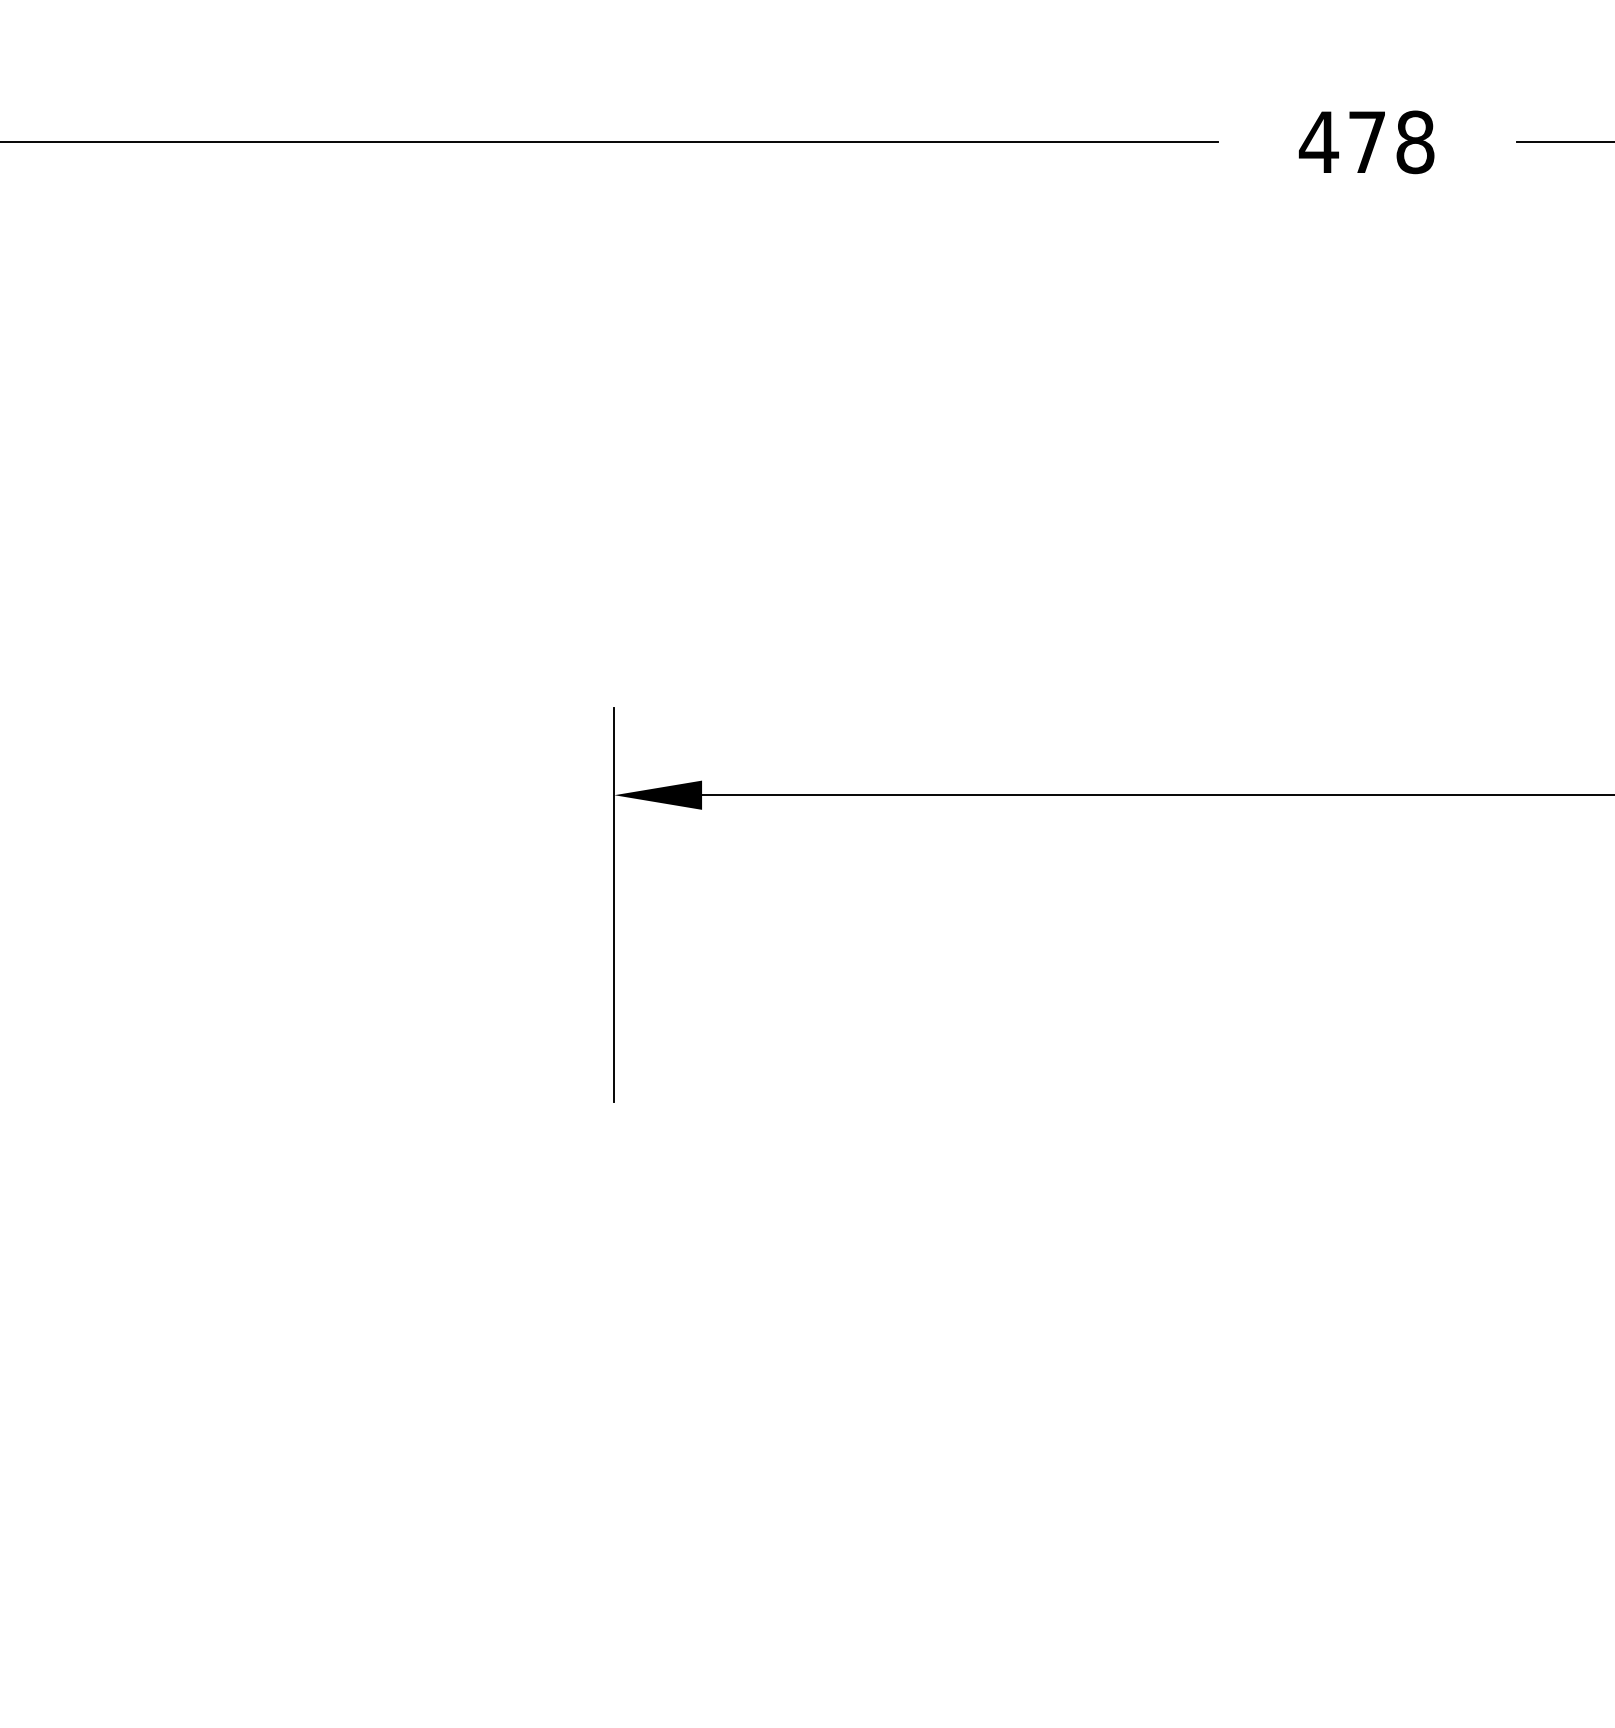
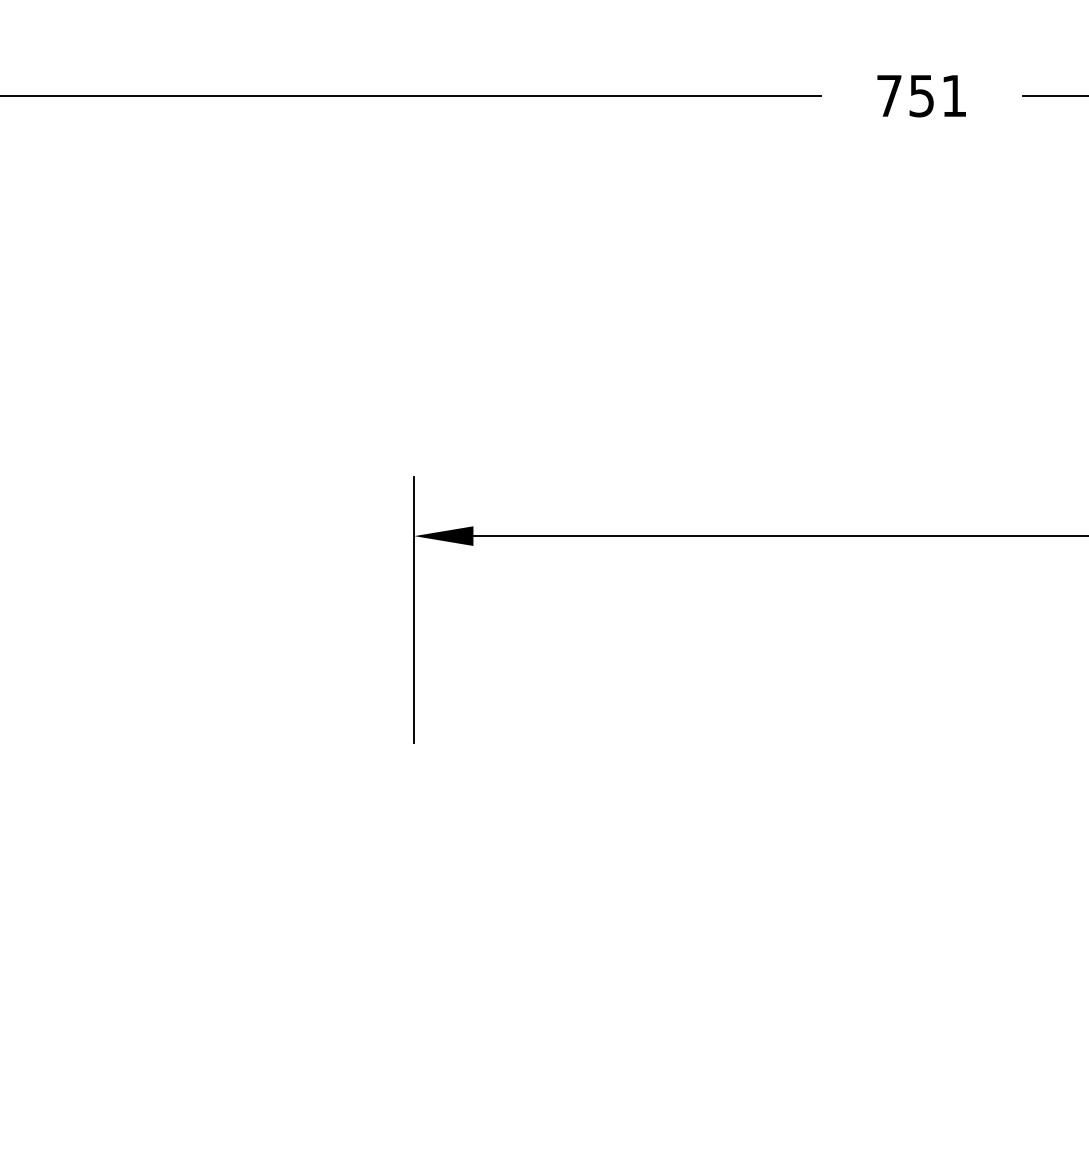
text: (1366, 141) -> (921, 95), 478 -> 751

